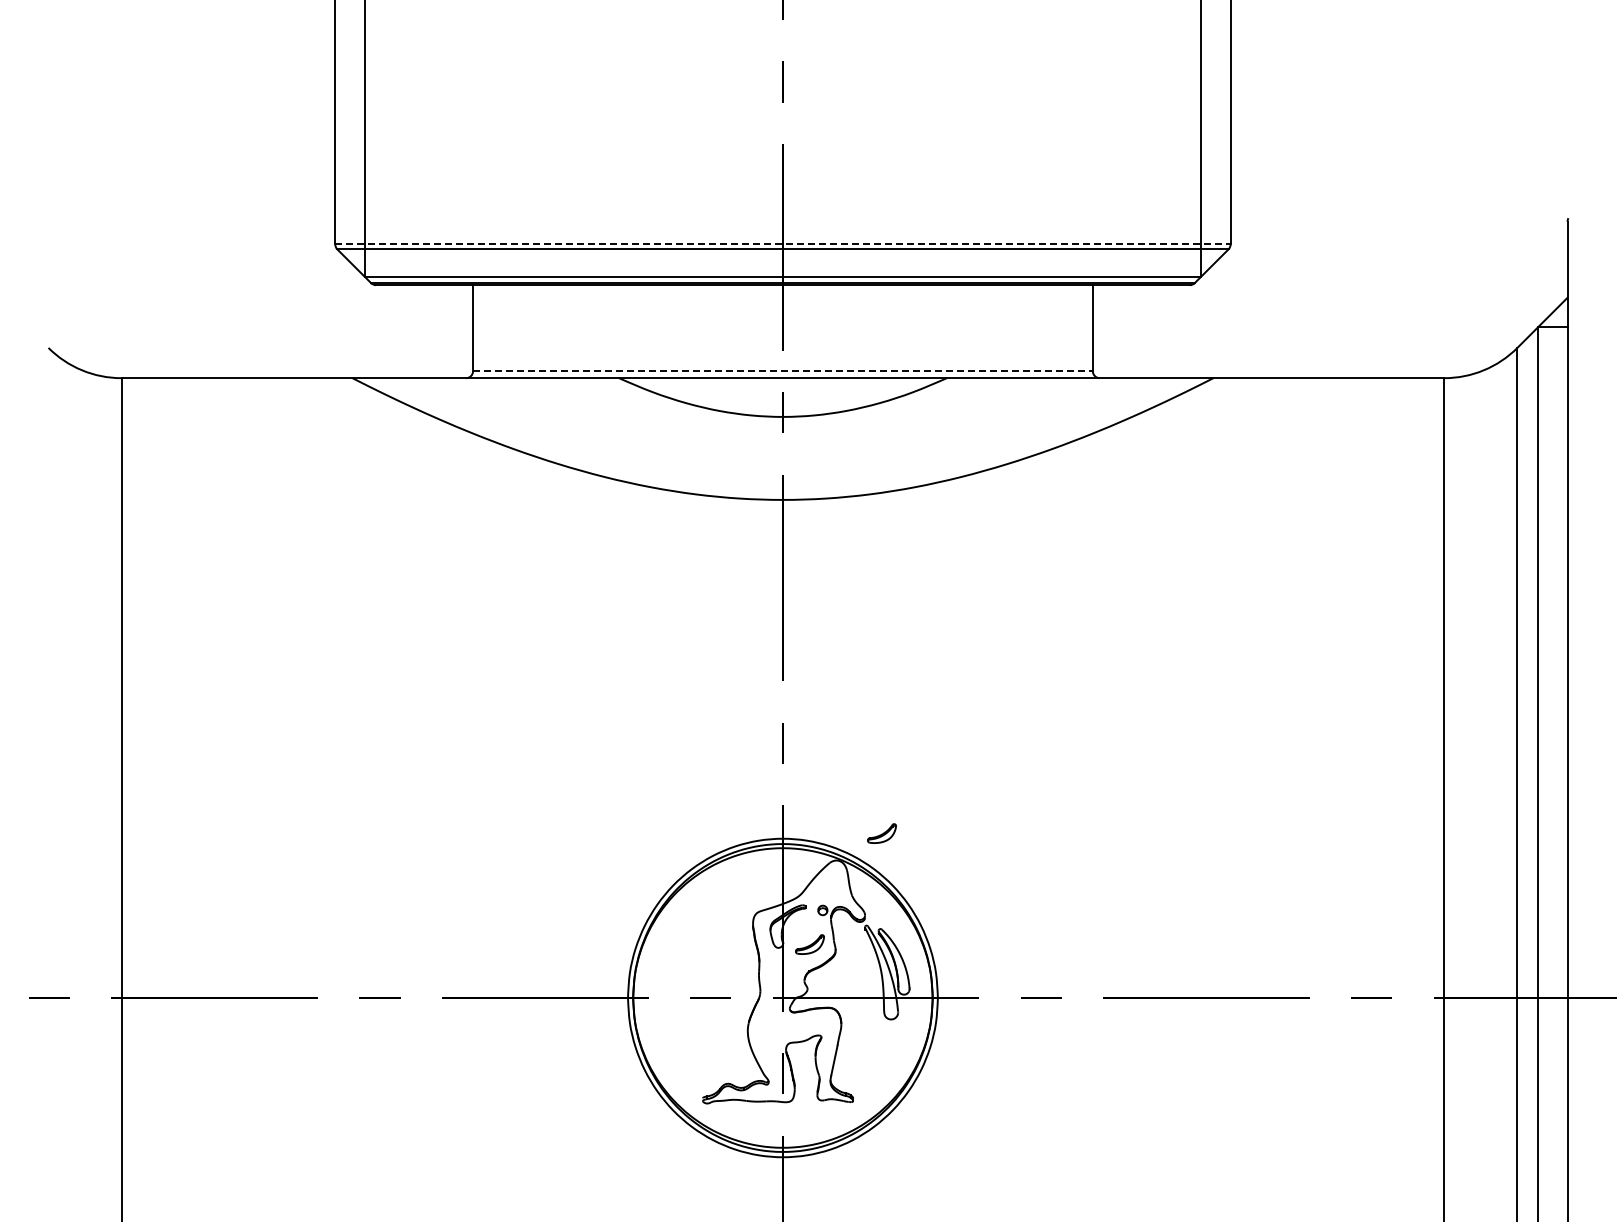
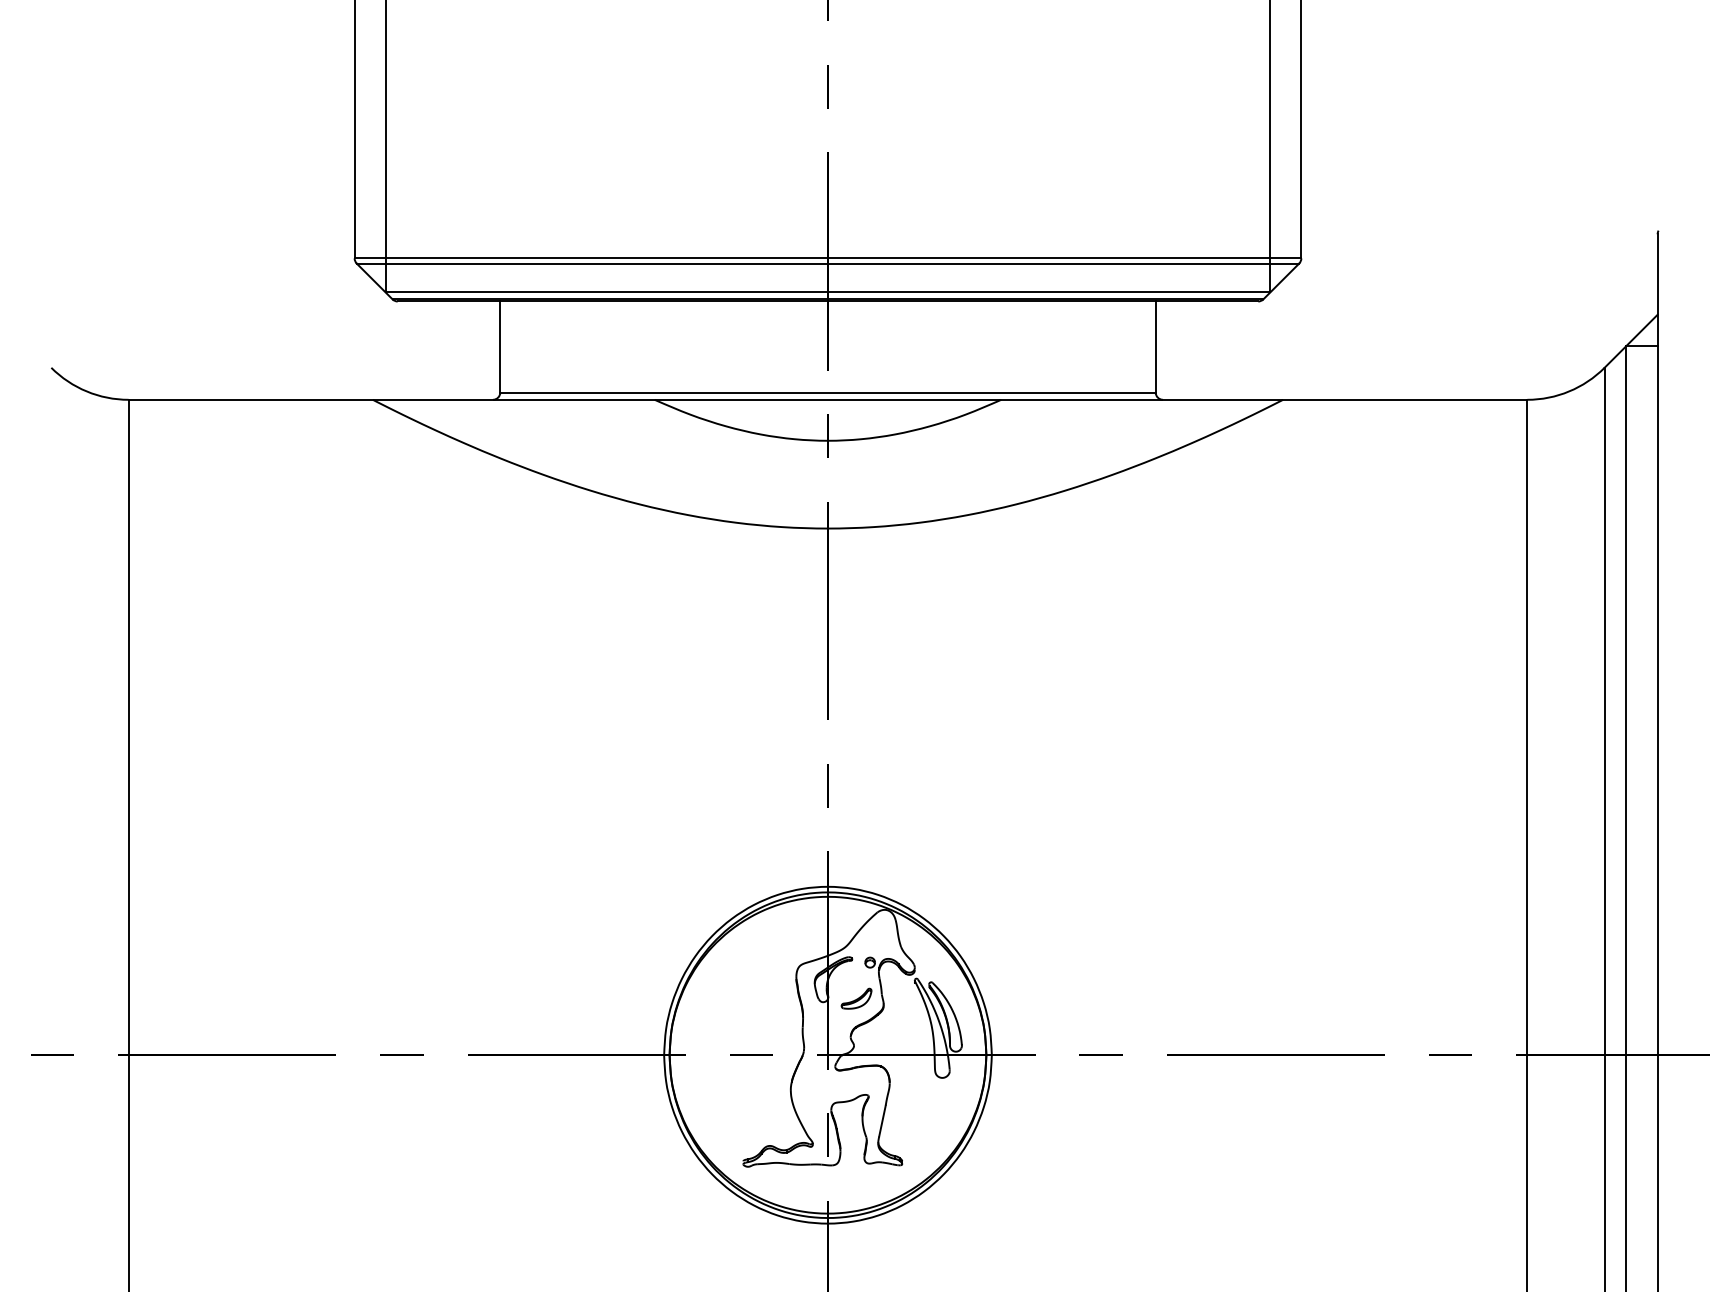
line: (782, 244) -> (827, 258), dashed -> solid
line: (782, 371) -> (827, 392), dashed -> solid
part: (881, 833) -> (932, 881), removed

